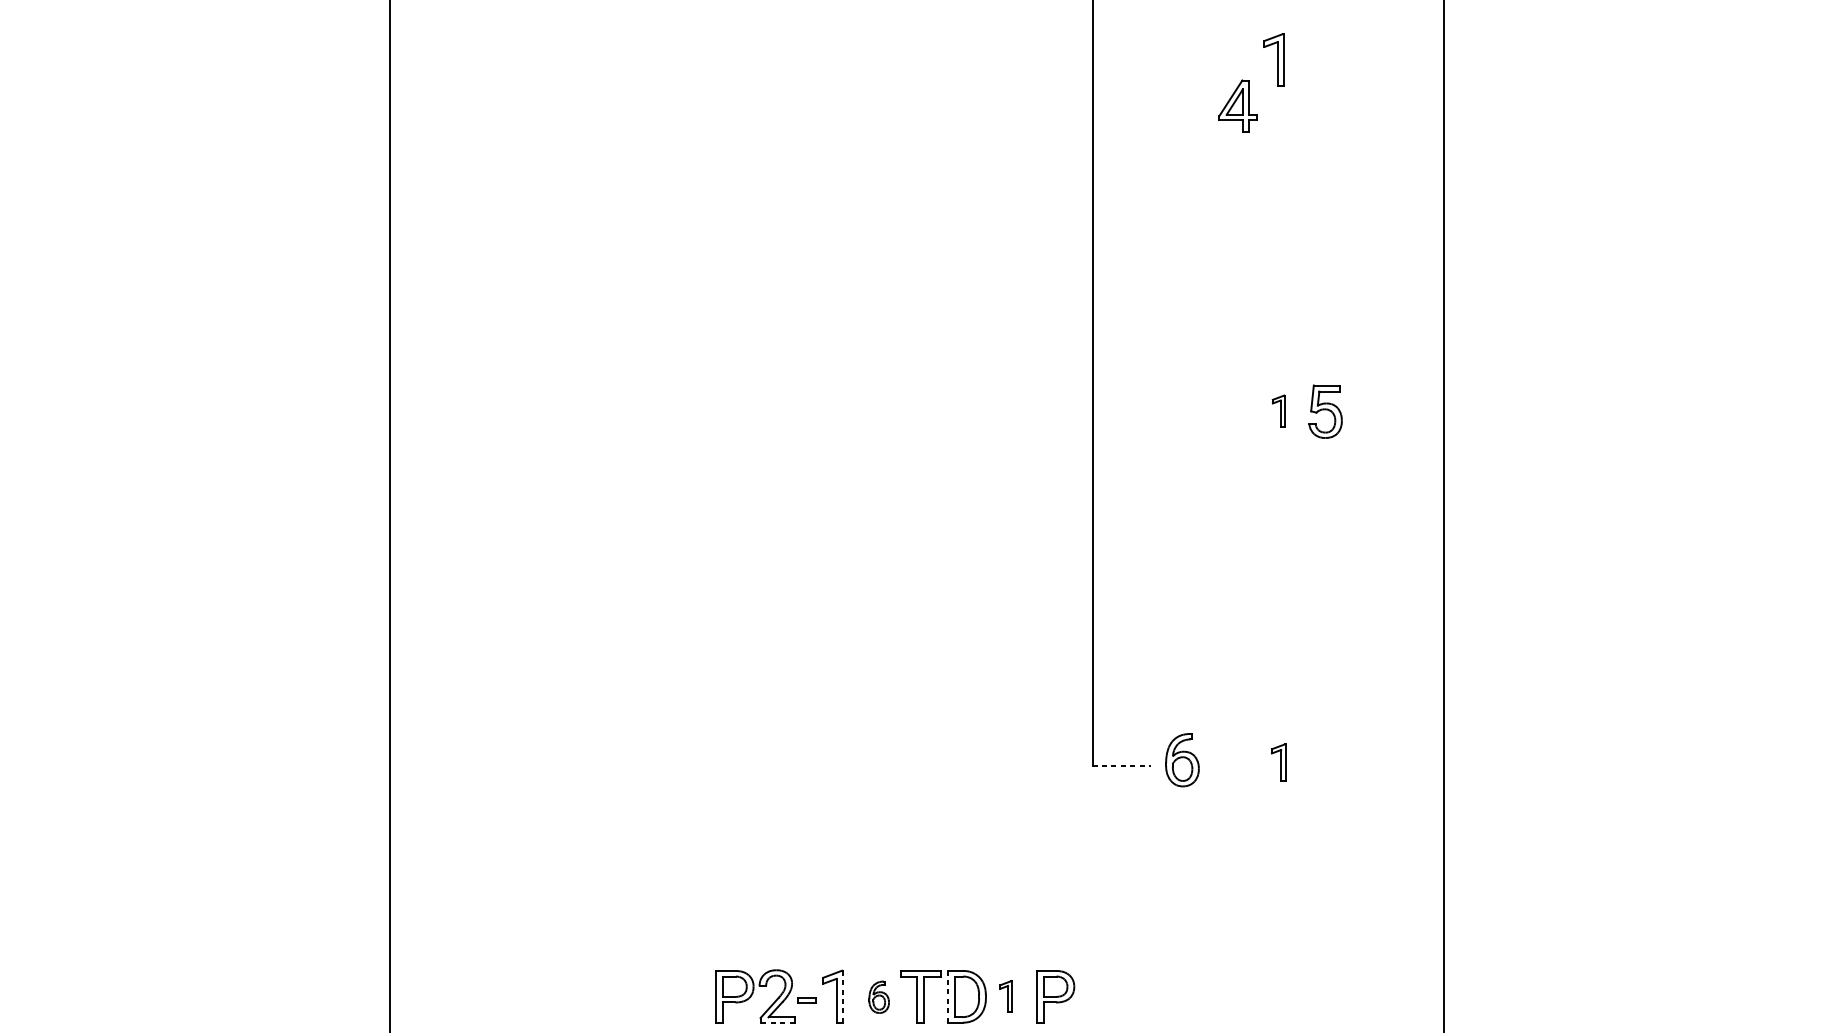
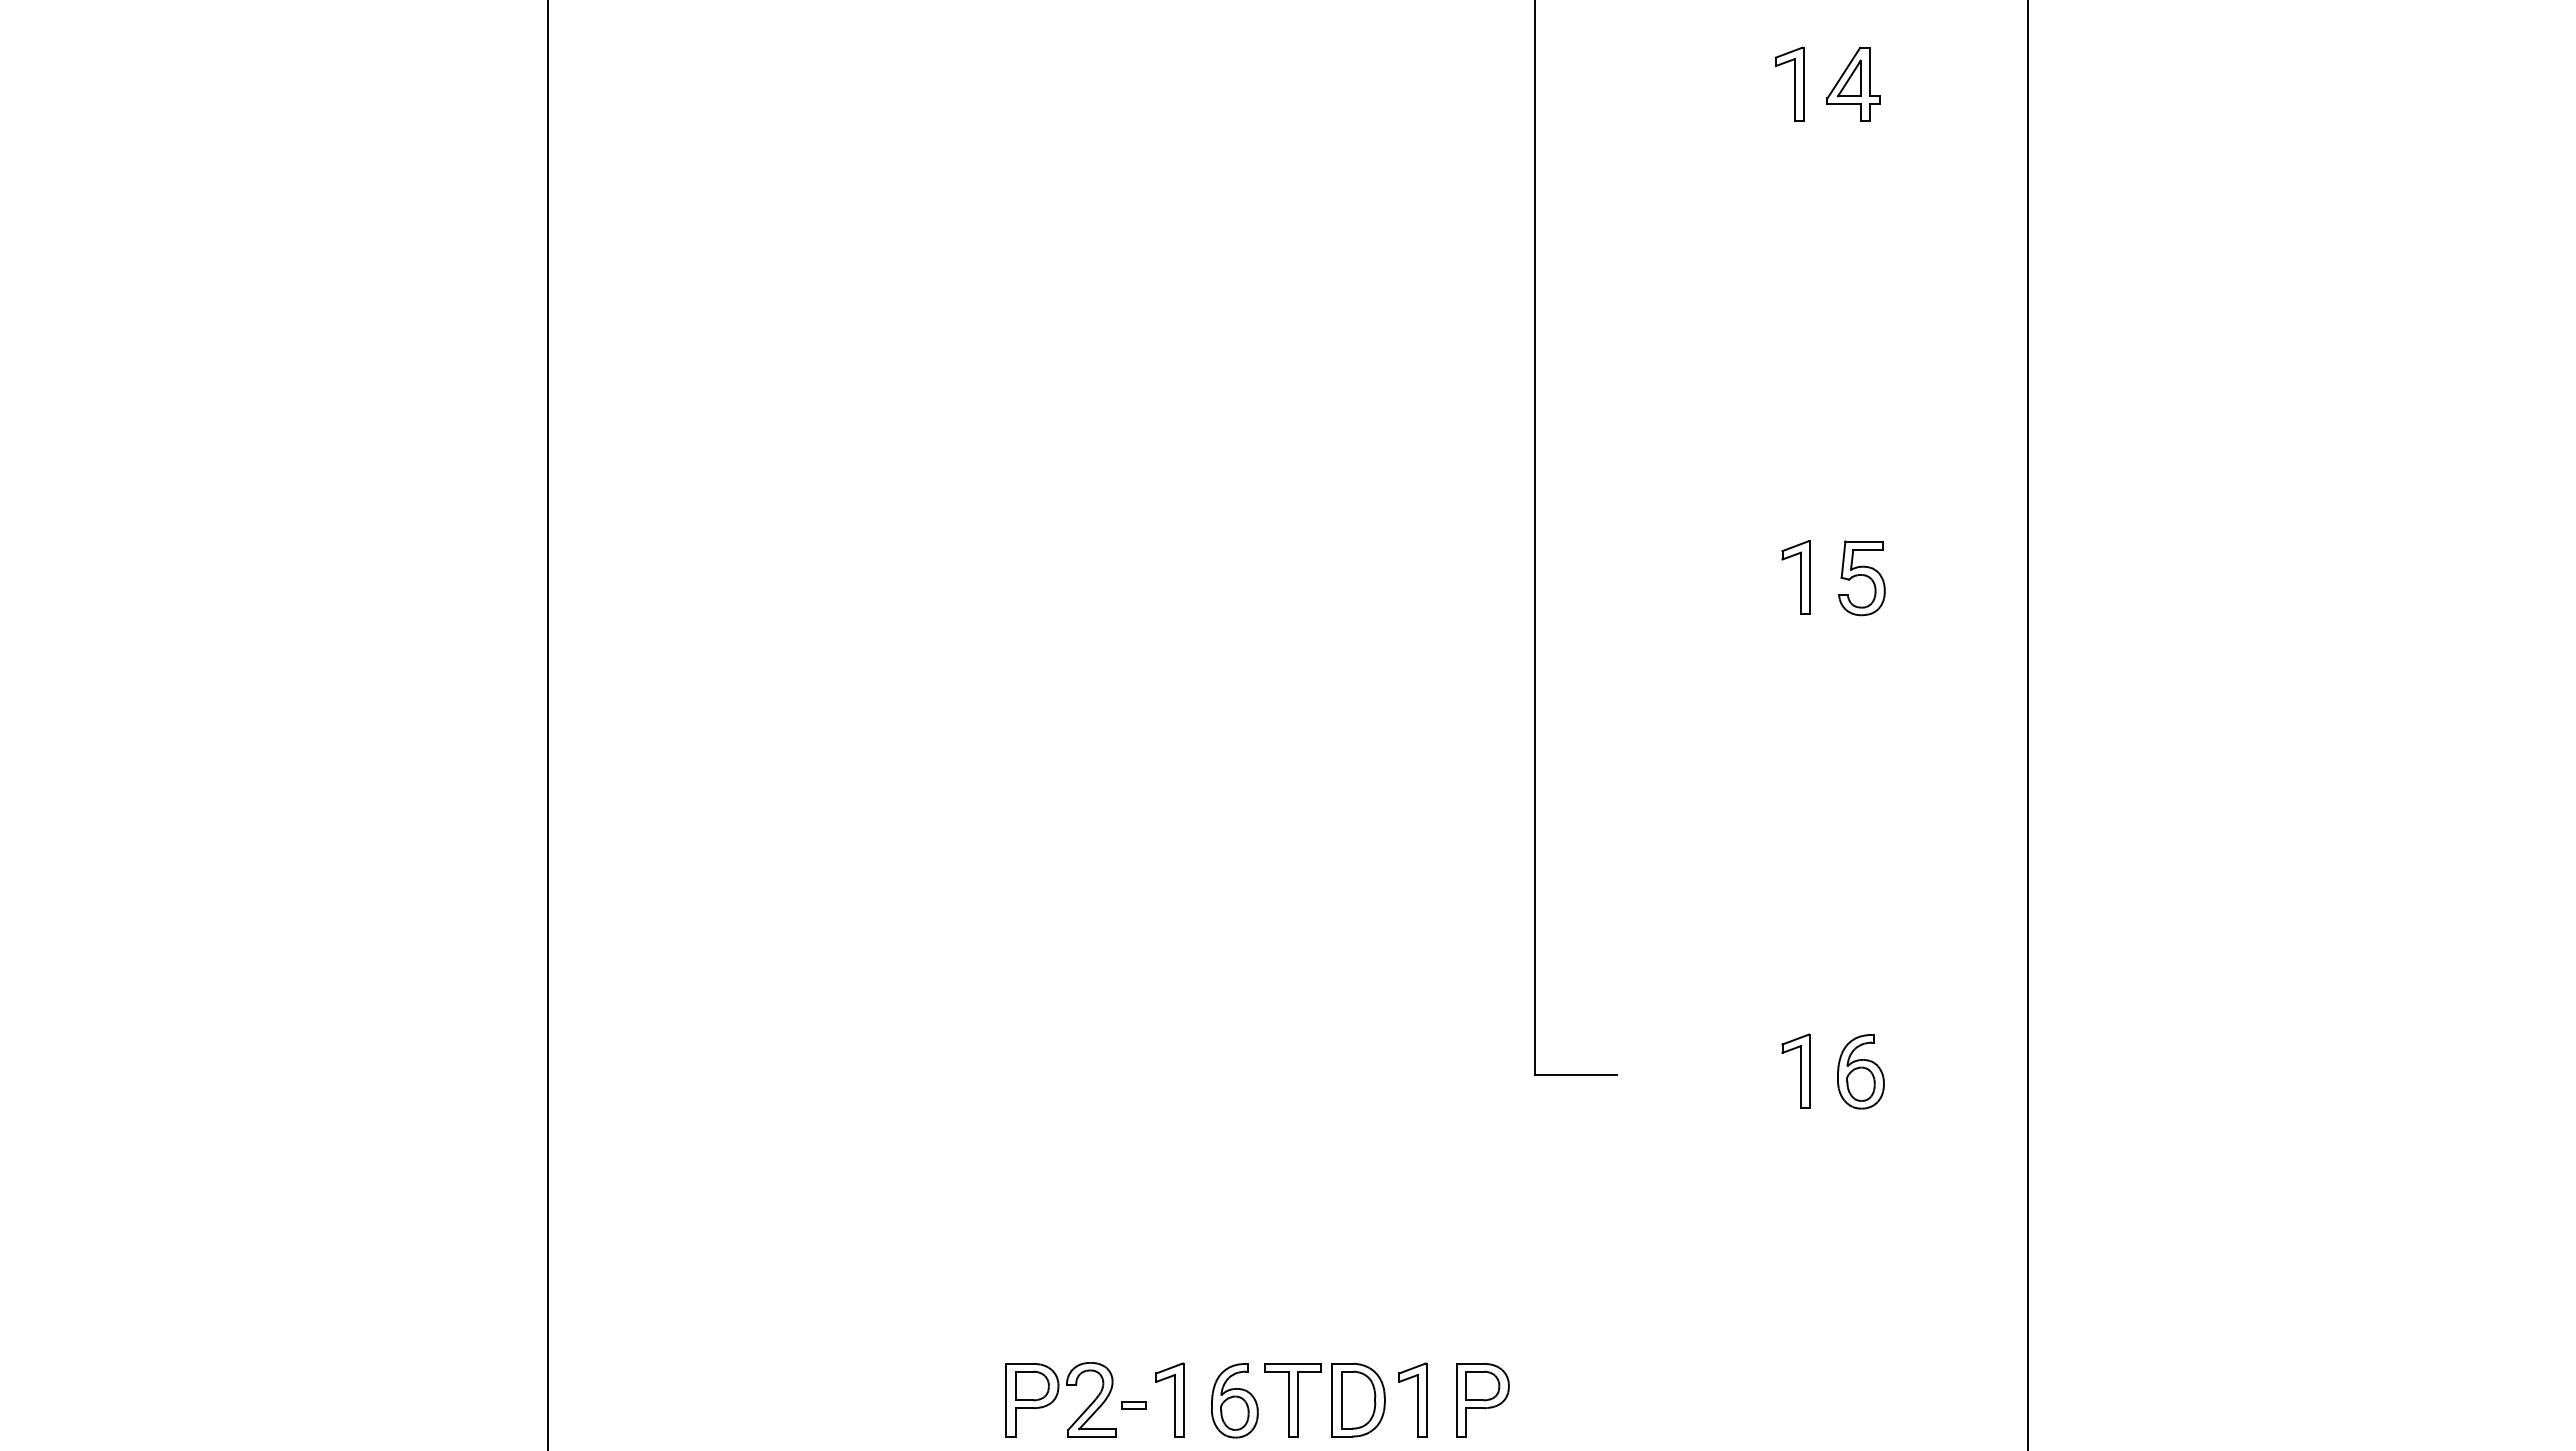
part: (1237, 106) -> (1853, 84), moved
part: (1278, 411) -> (1795, 577), size x1.67
part: (1182, 759) -> (1860, 1071), moved
part: (1278, 762) -> (1795, 1070), size x1.43
line: (1122, 765) -> (1576, 1075), dashed -> solid
line: (948, 996) -> (1332, 1399), dashed -> solid
part: (1005, 996) -> (1412, 1399), size x1.67
line: (843, 997) -> (1184, 1400), dashed -> solid
part: (878, 997) -> (1234, 1400), size x1.67
line: (777, 1022) -> (1092, 1436), dashed -> solid

